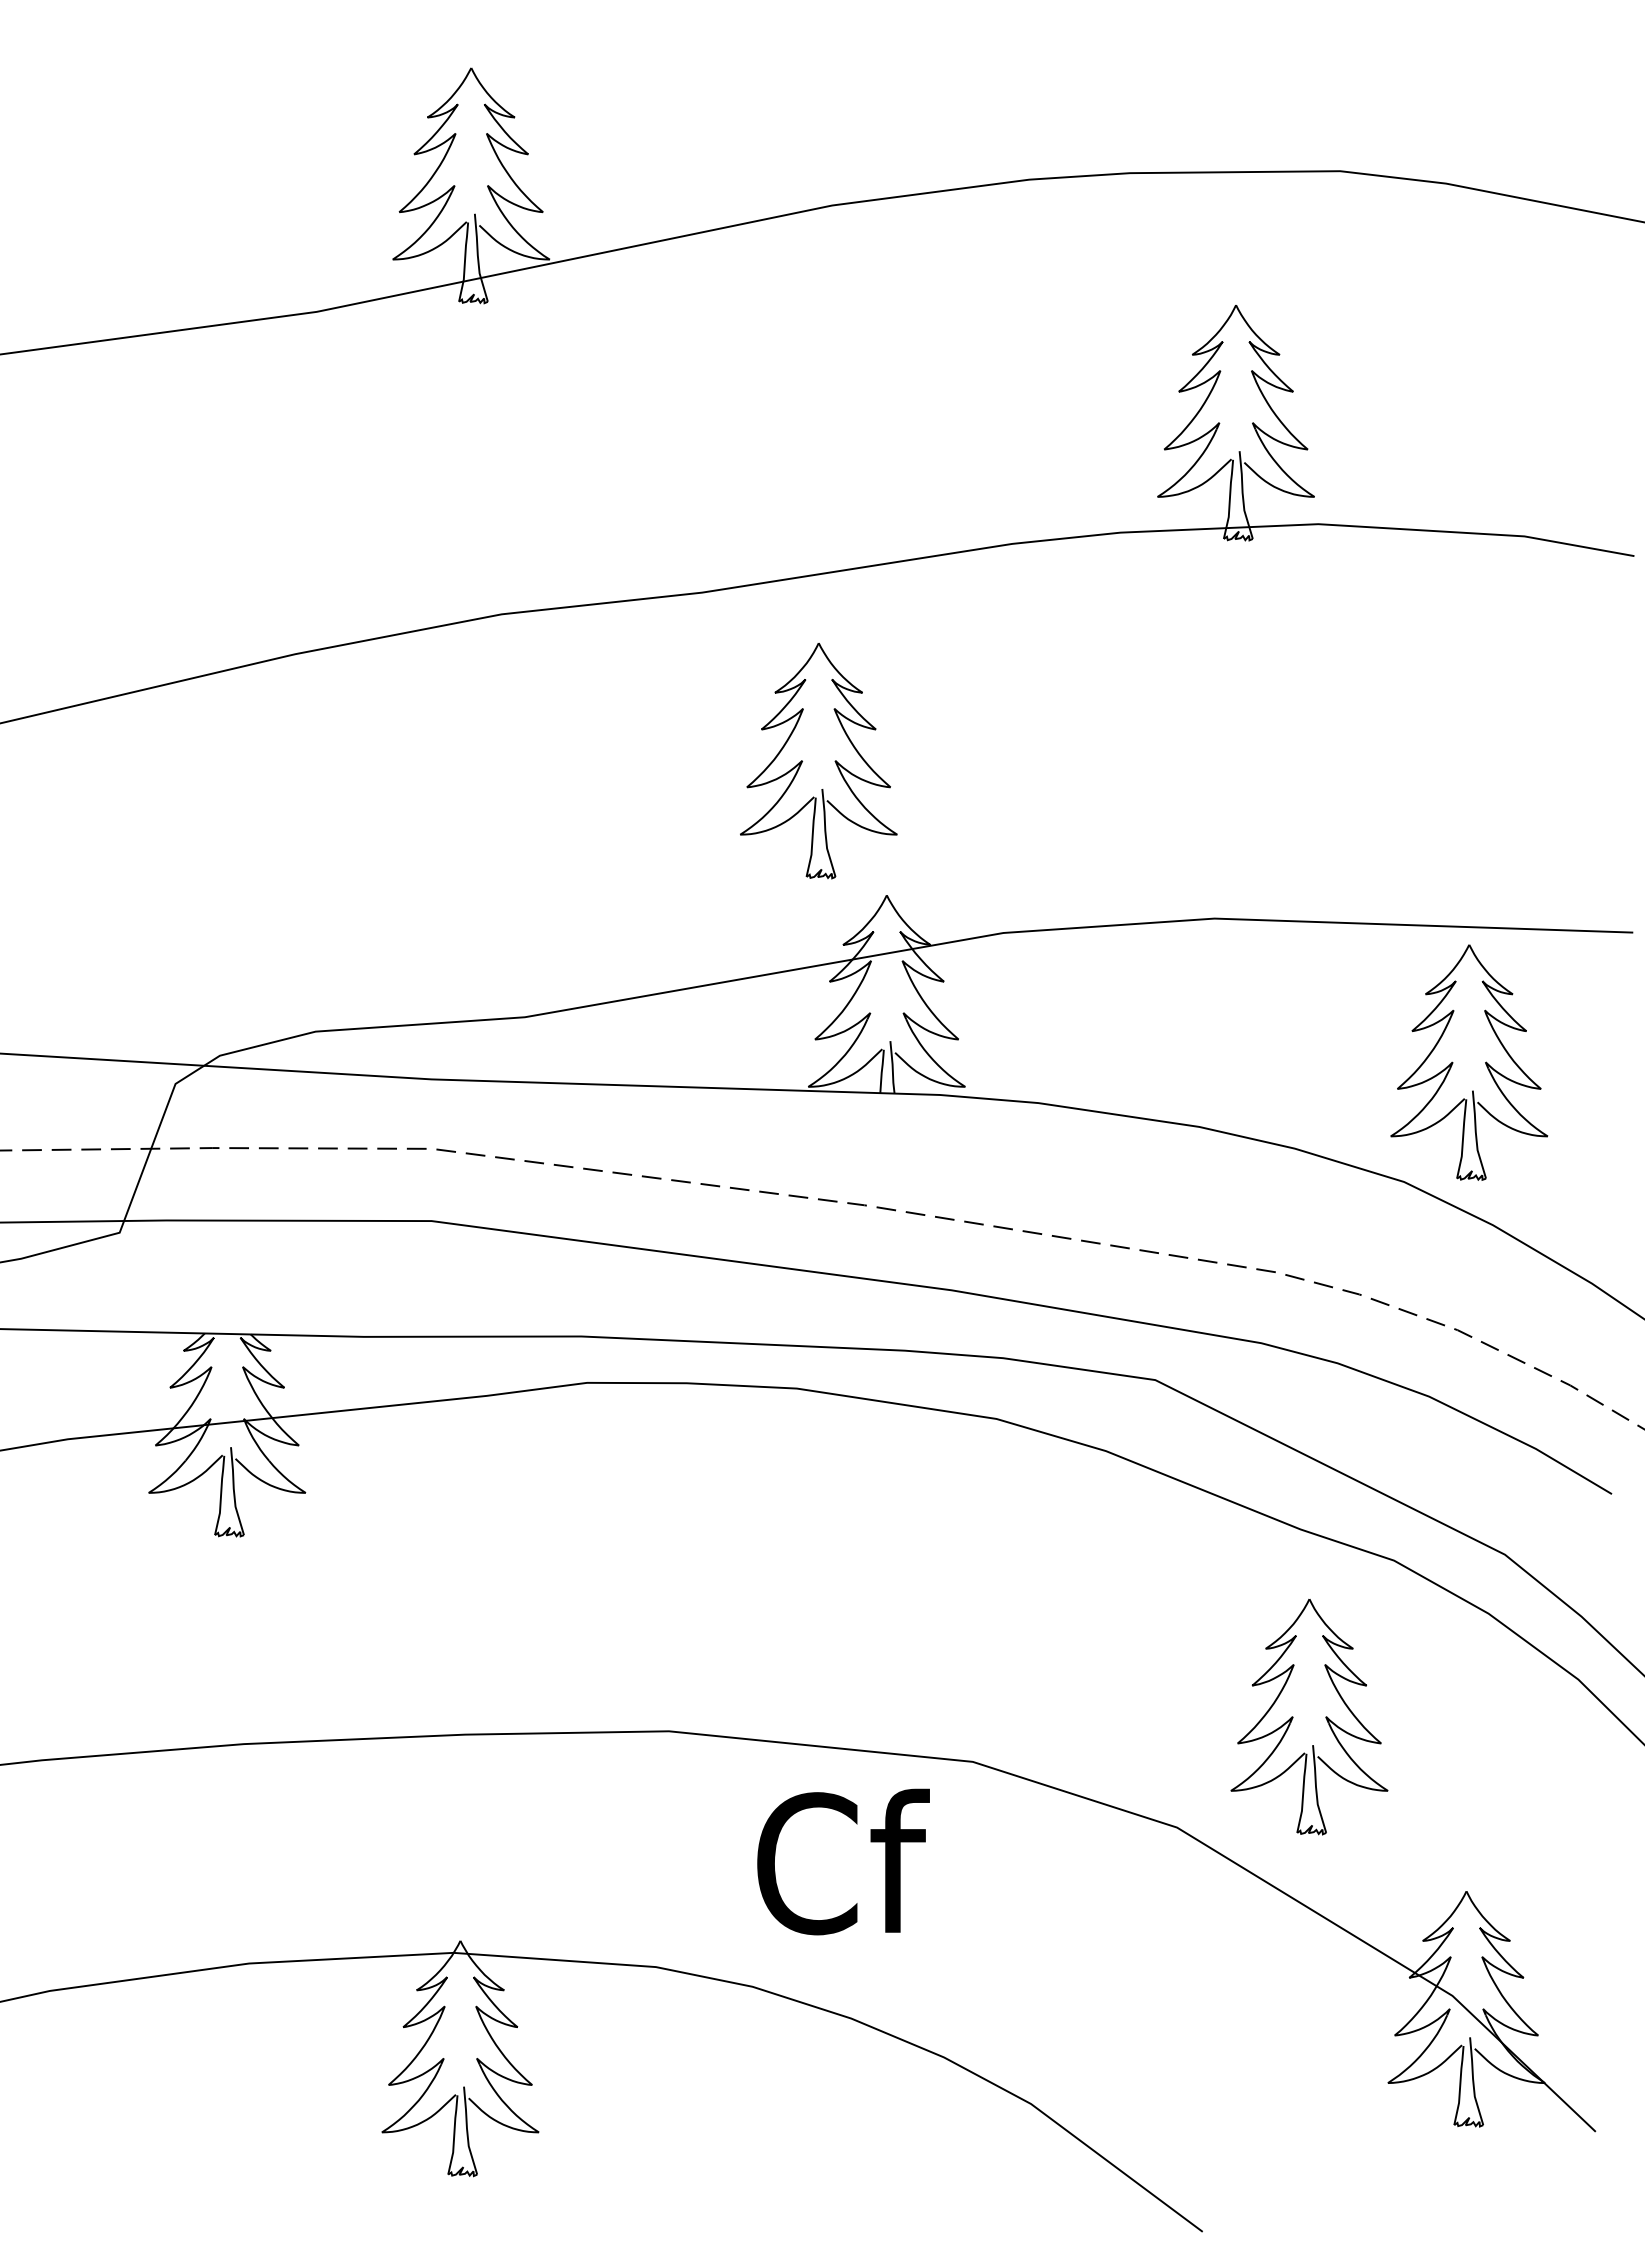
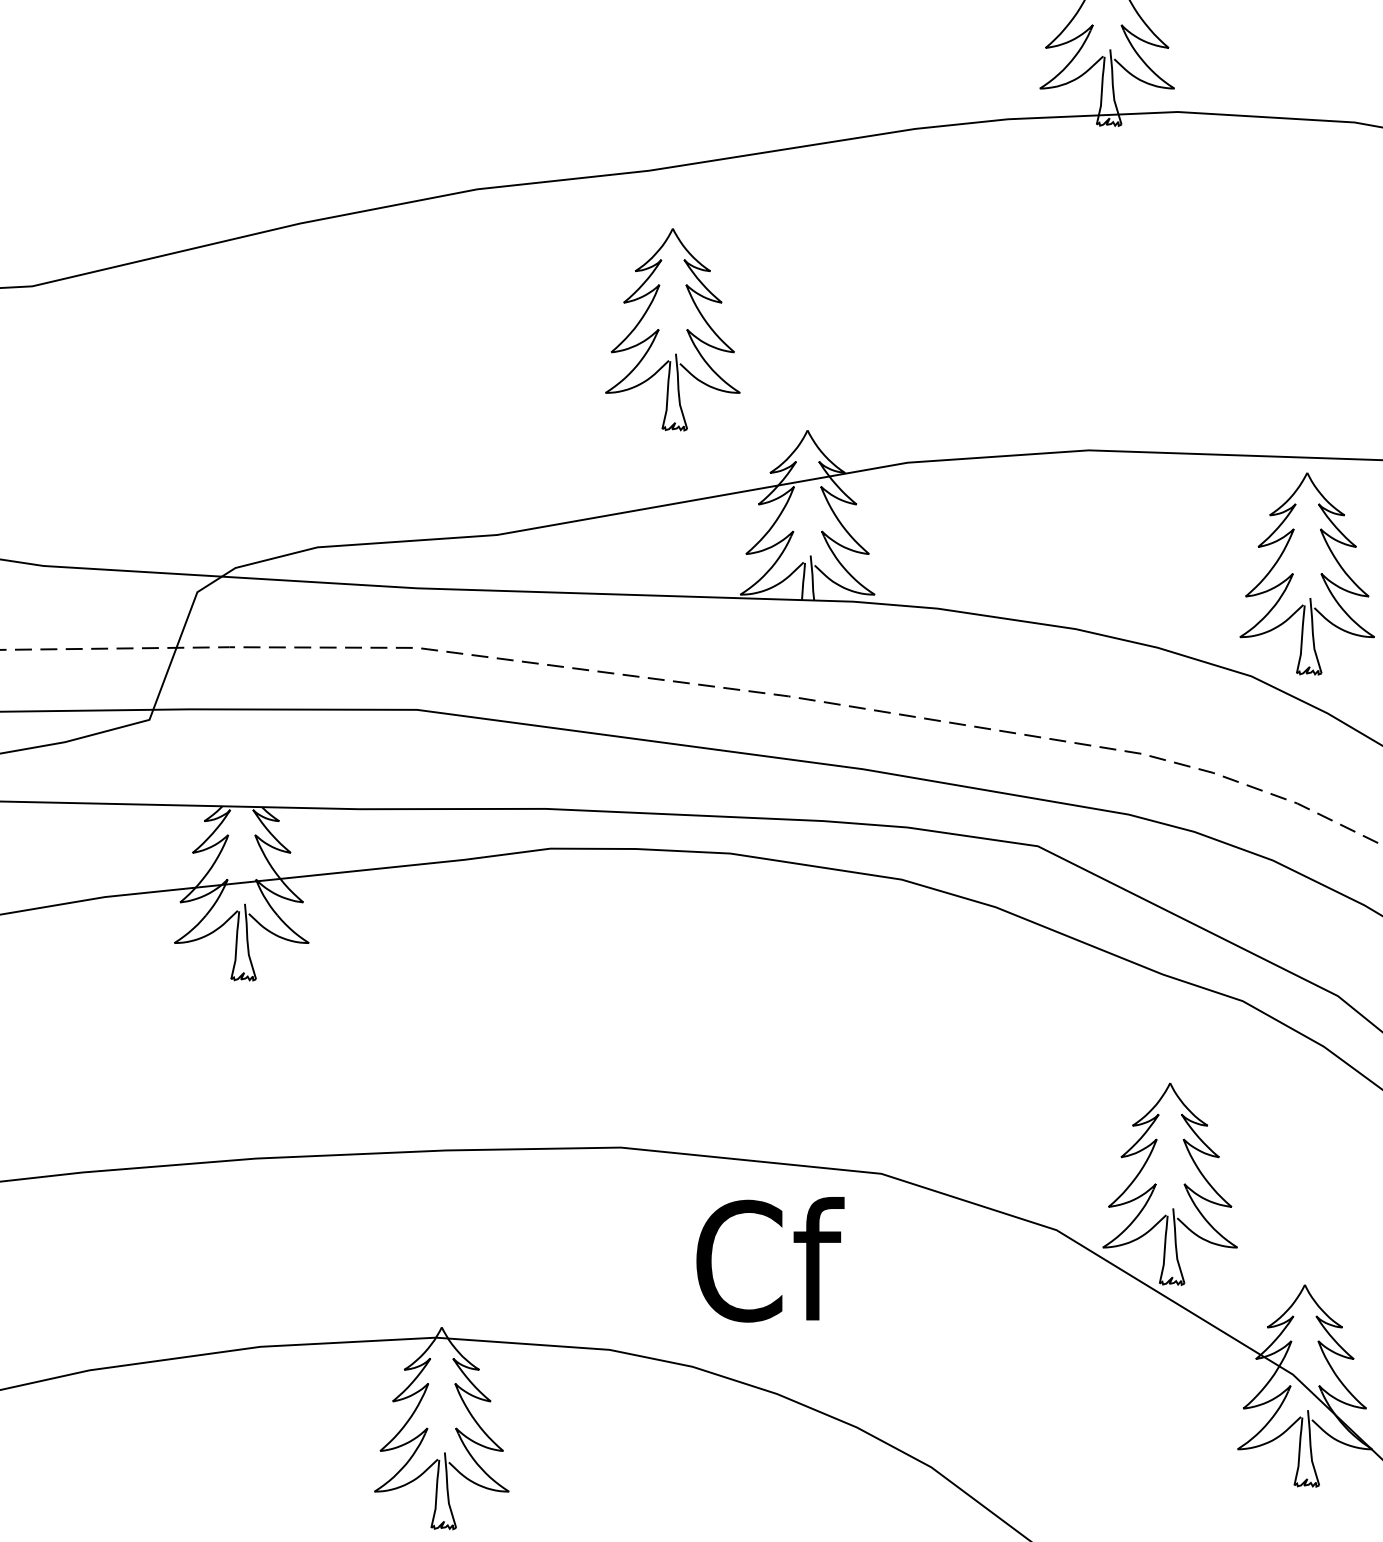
part: (802, 760) -> (658, 329), moved
part: (1293, 1717) -> (1156, 1184), moved

